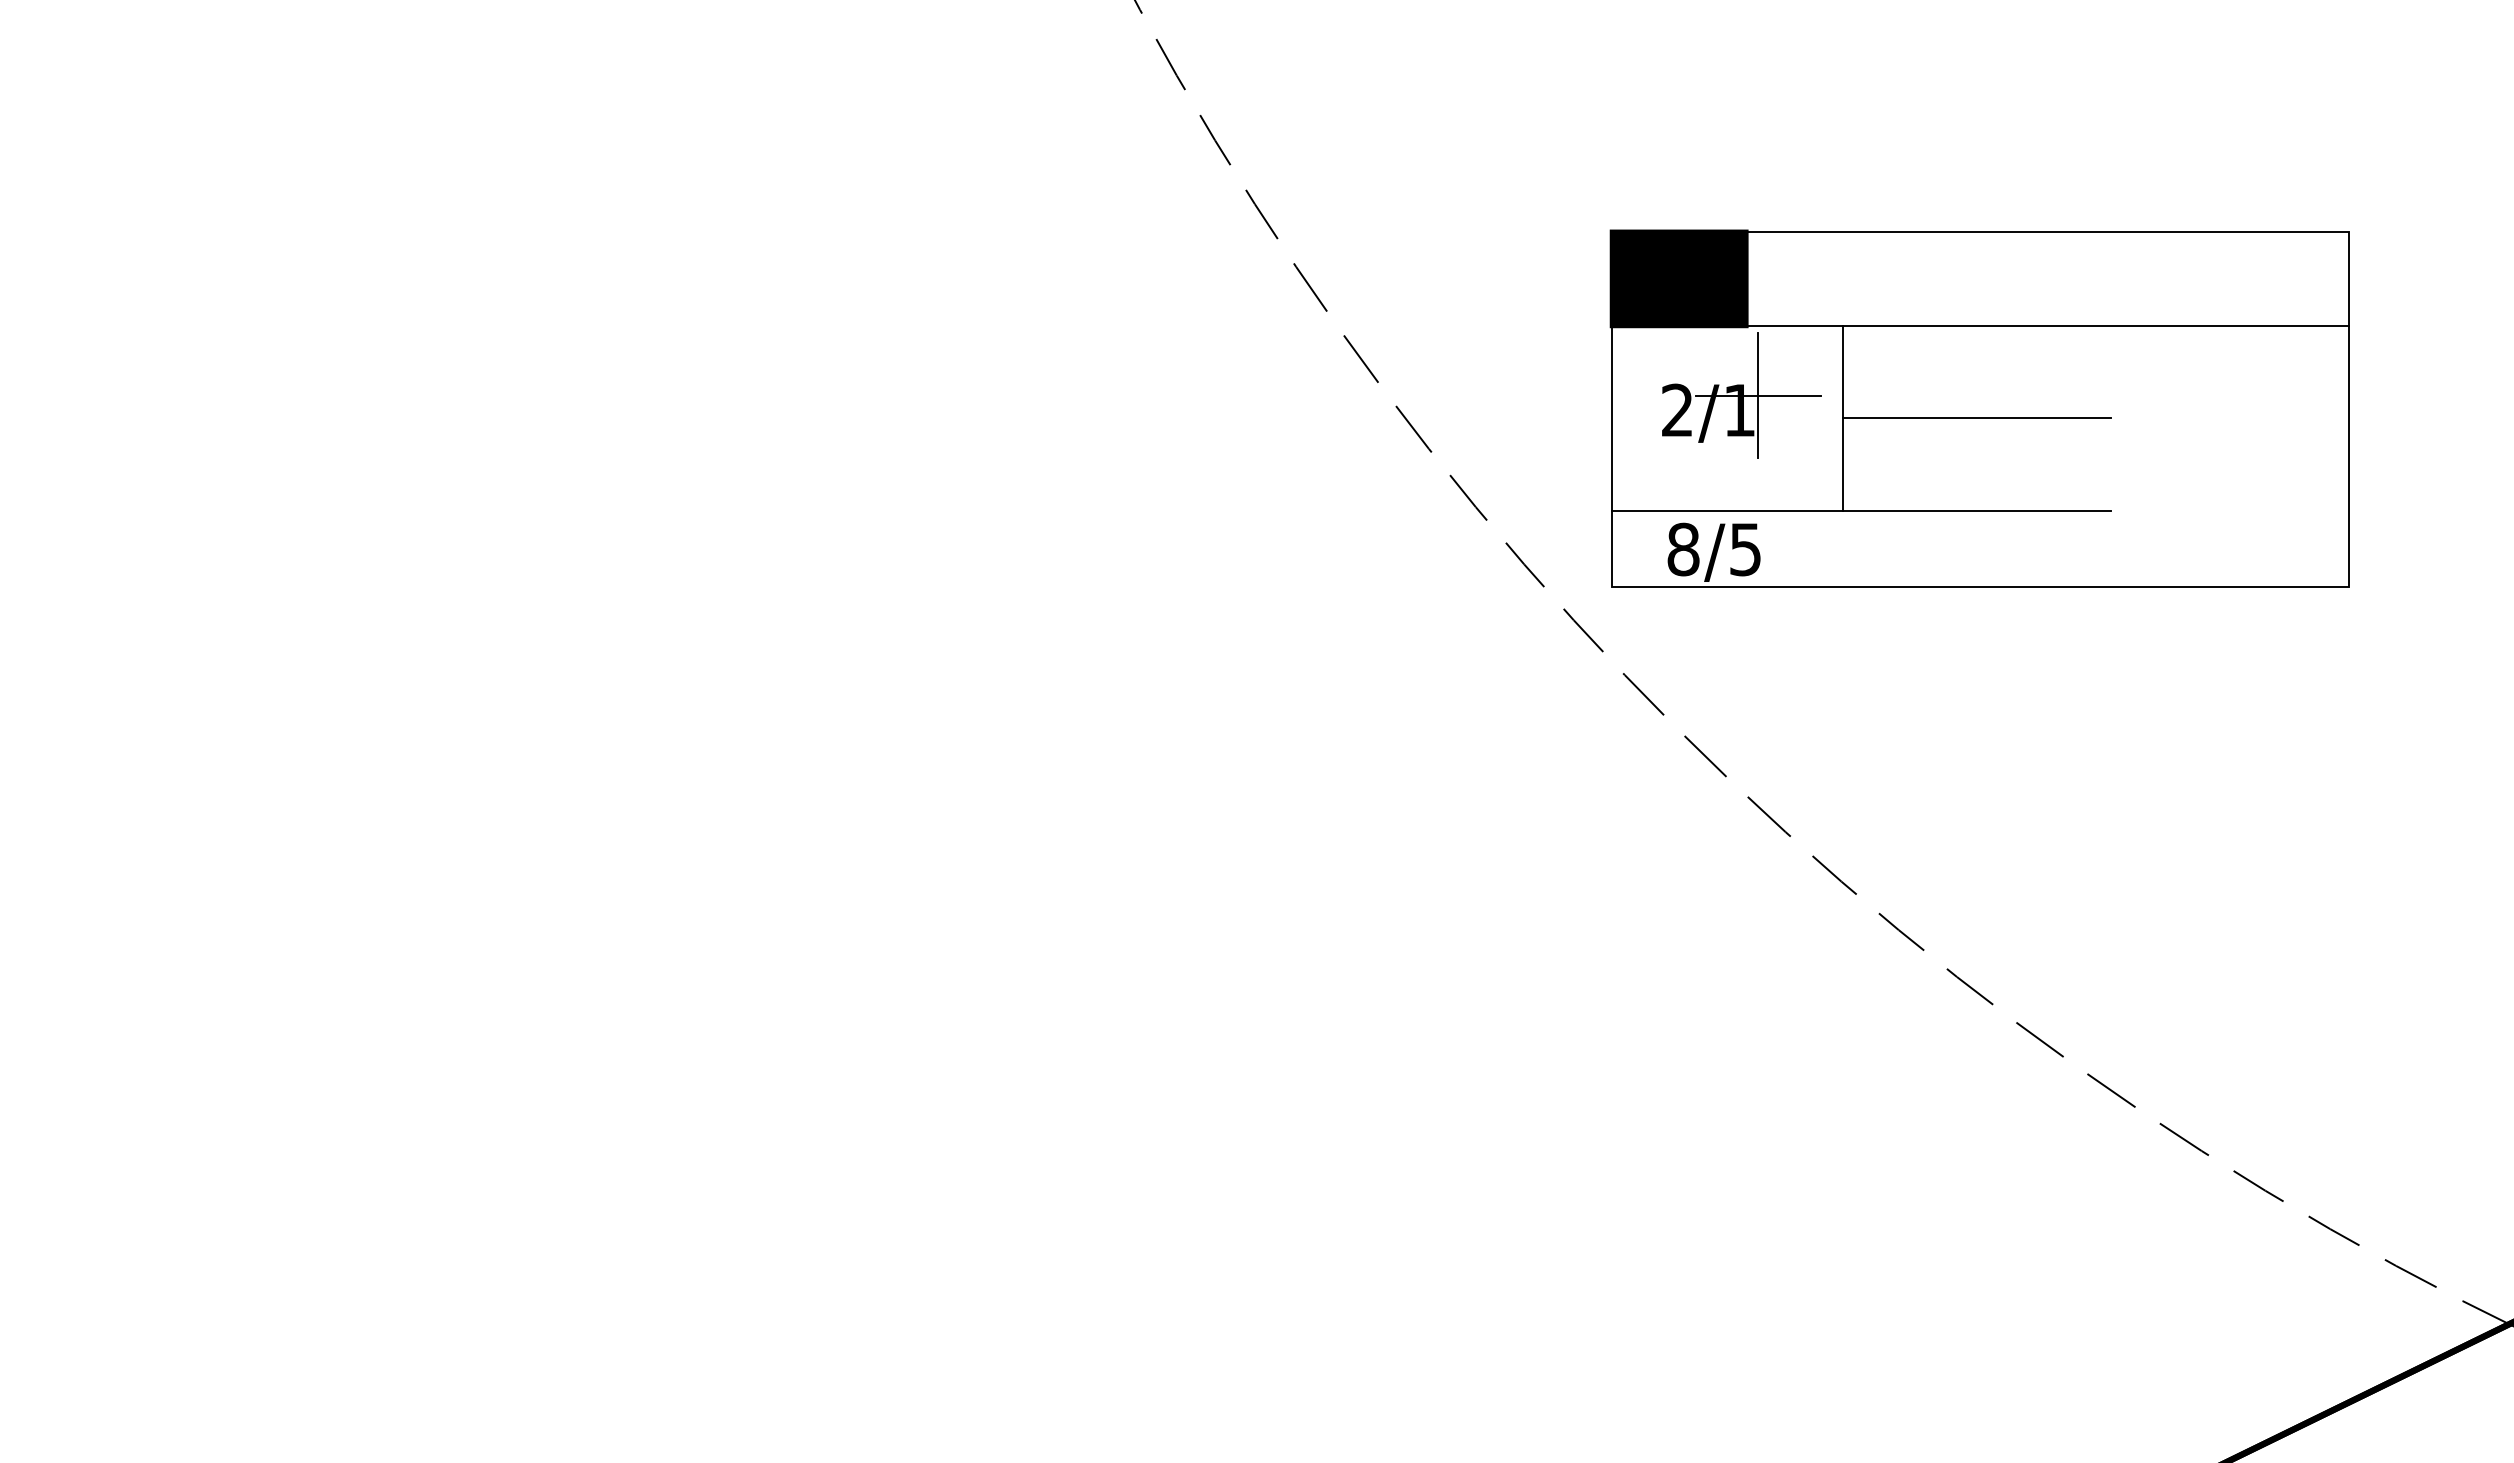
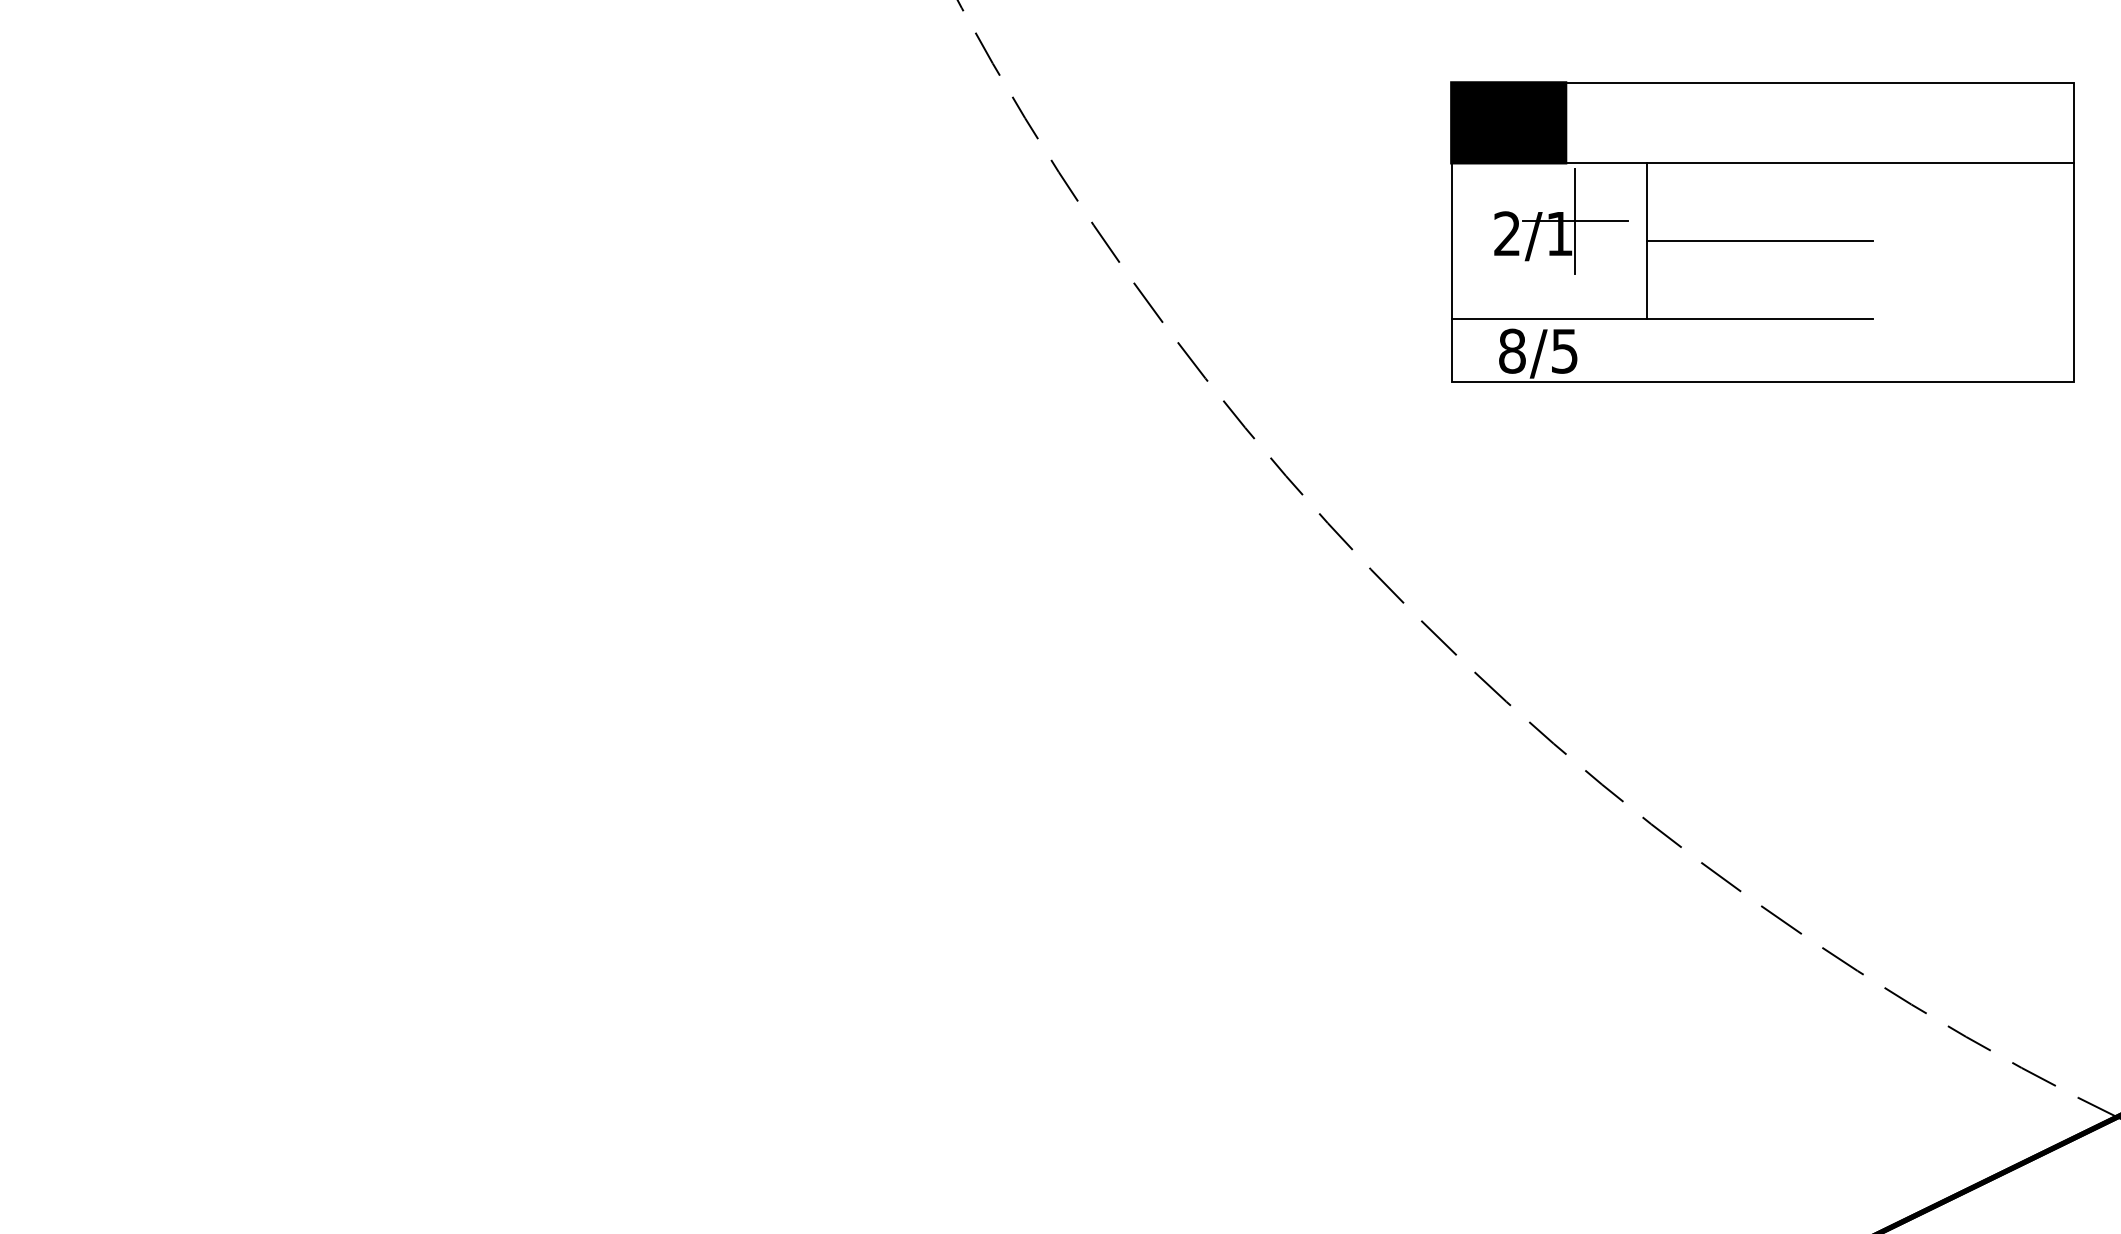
part: (1979, 408) -> (1762, 232), moved

